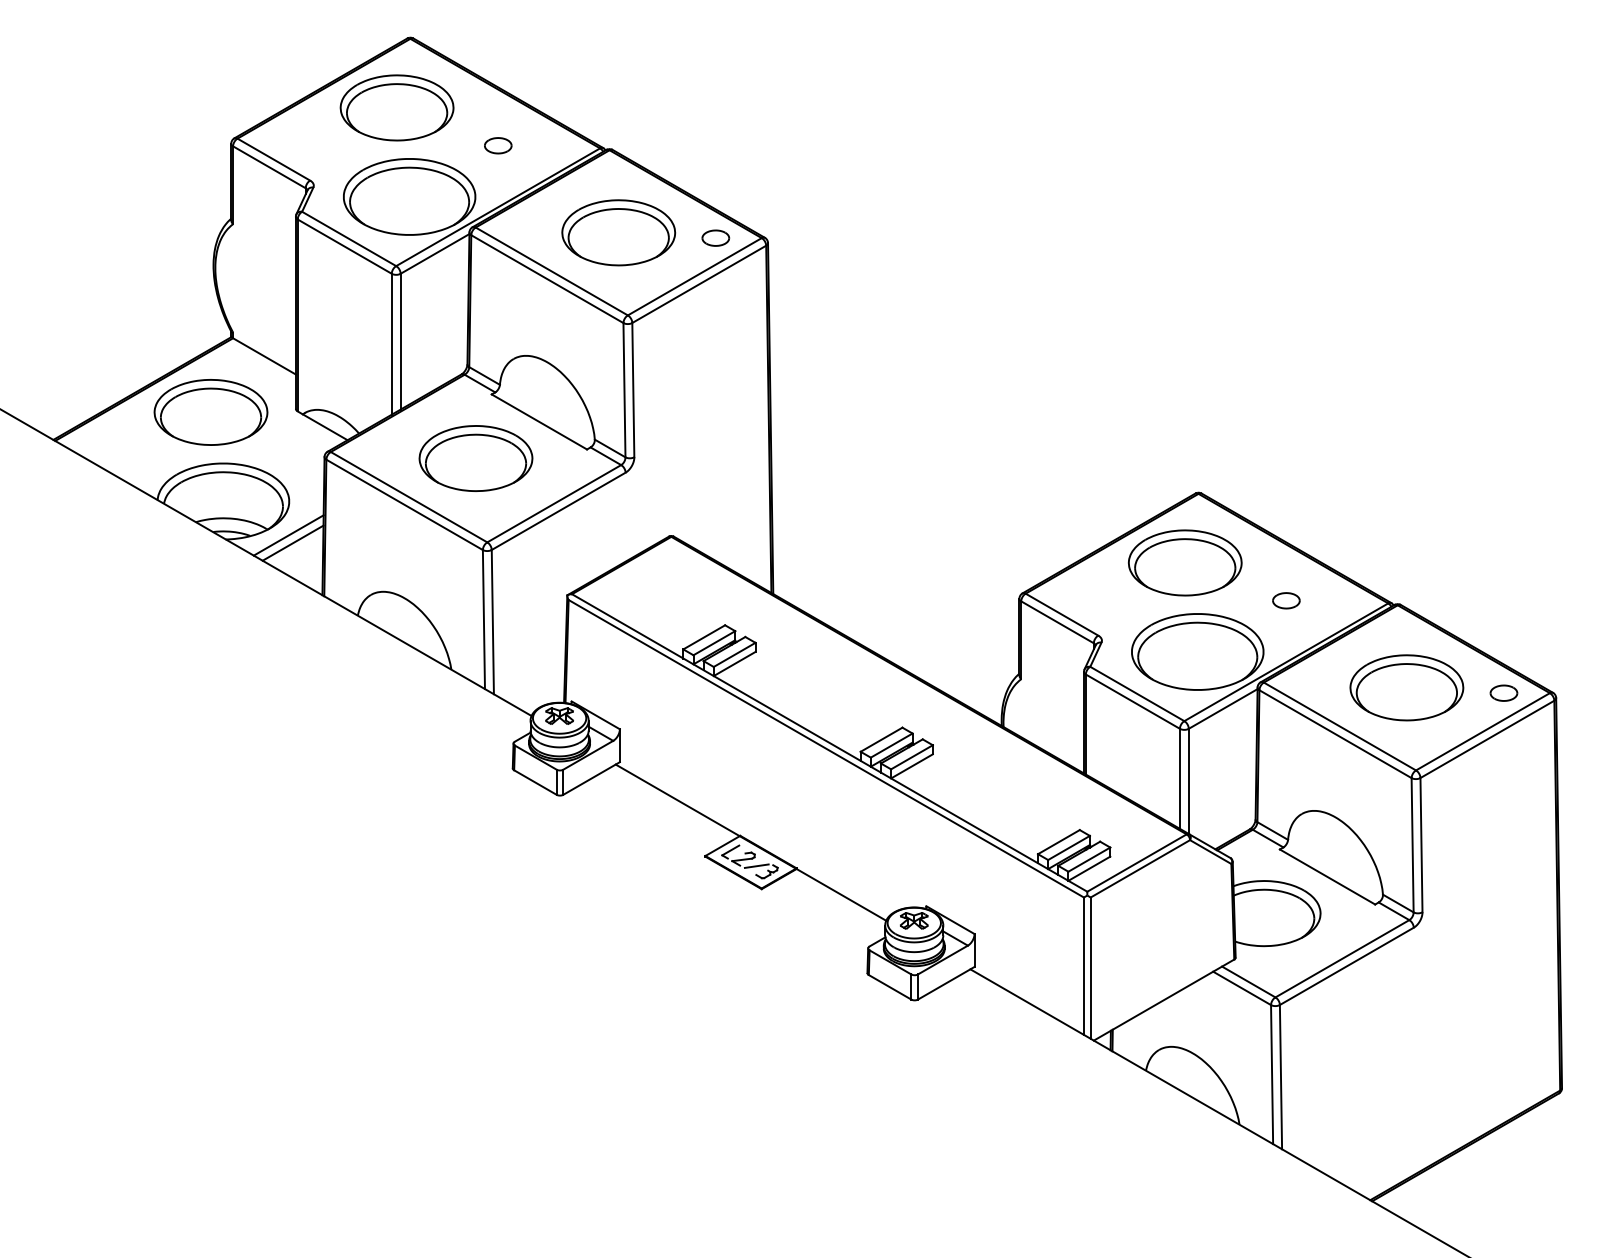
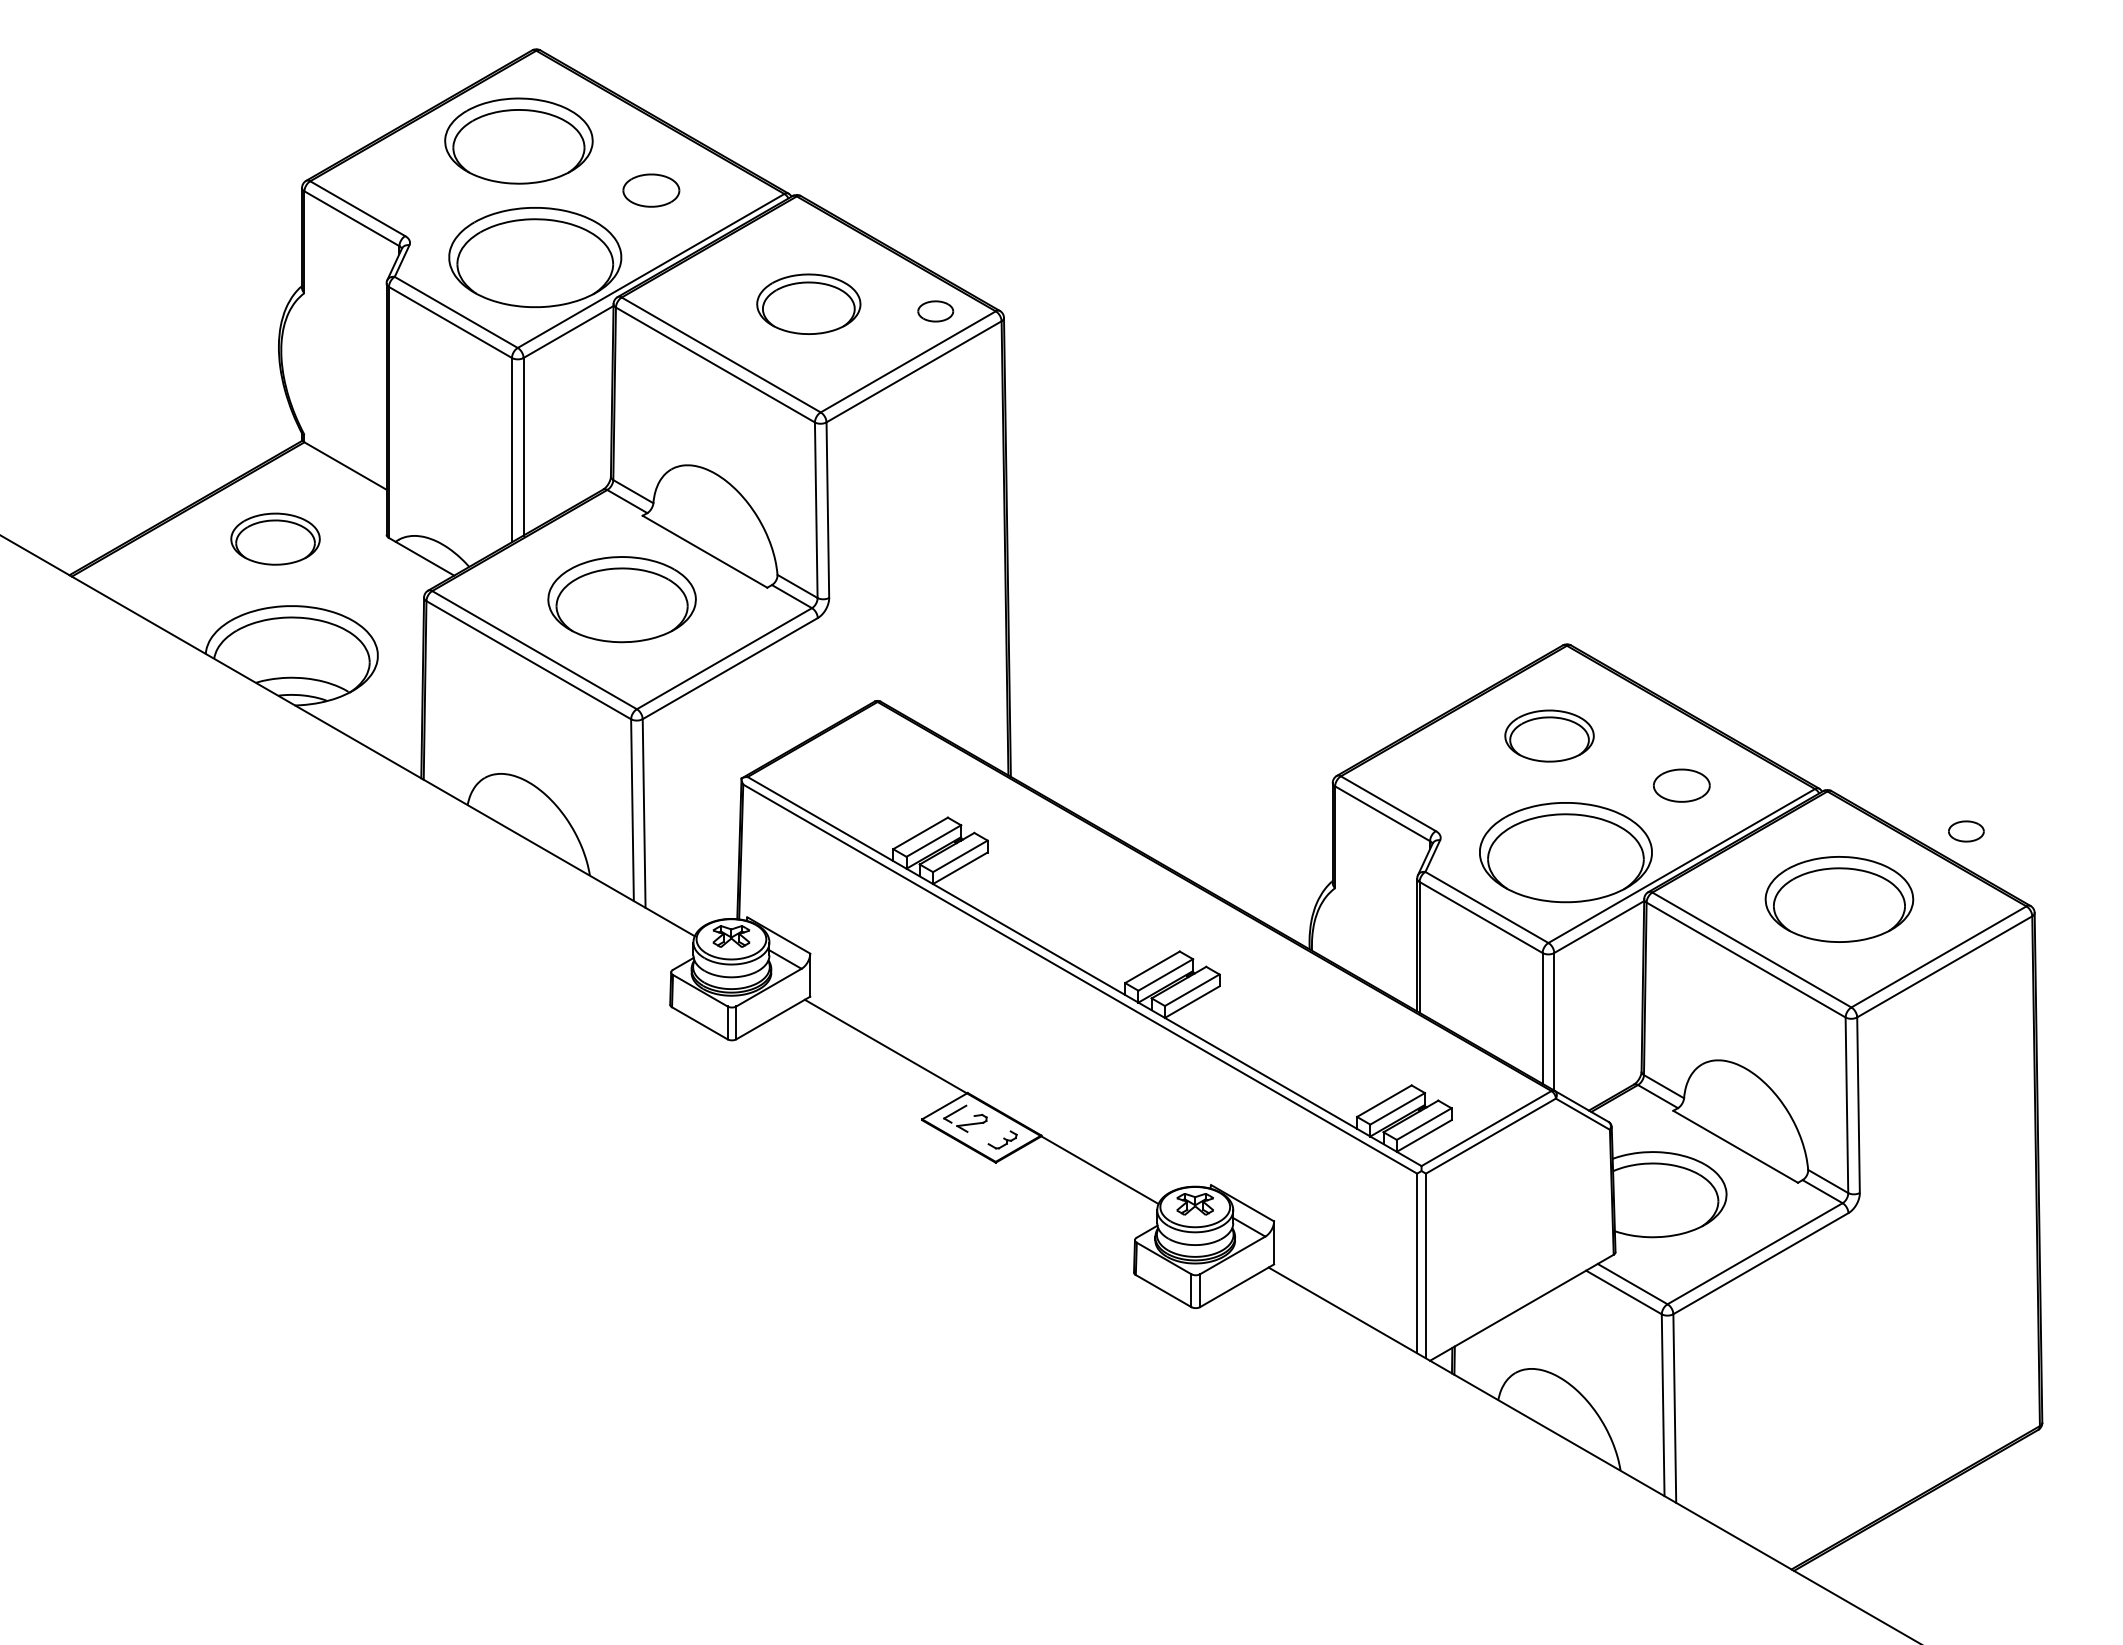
part: (497, 145) -> (650, 190), size x1.6
part: (618, 232) -> (808, 303), size x0.7
part: (210, 411) -> (275, 538), size x0.6
line: (288, 534) -> (376, 699), removed
line: (292, 543) -> (382, 710), removed
part: (1185, 562) -> (1549, 735), size x0.6
part: (1286, 600) -> (1681, 785), size x1.6
part: (1504, 693) -> (1966, 831), moved
line: (756, 866) -> (988, 1132), removed

